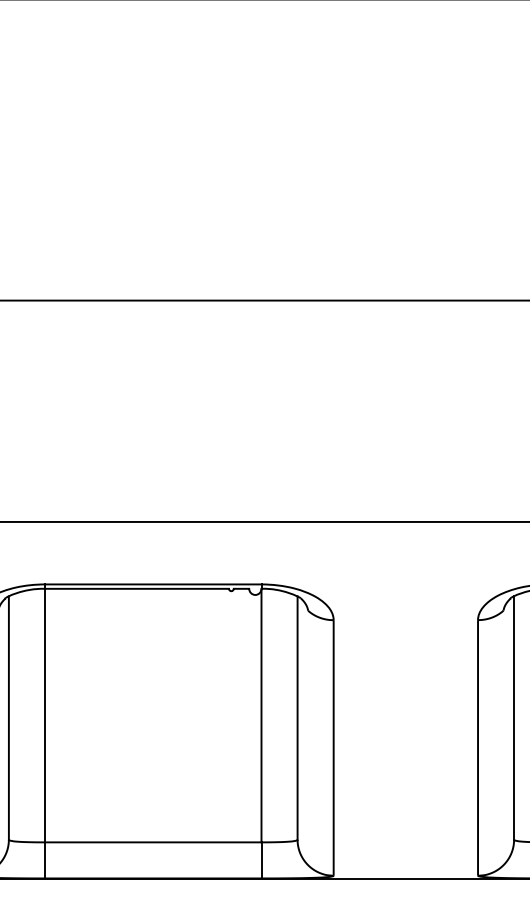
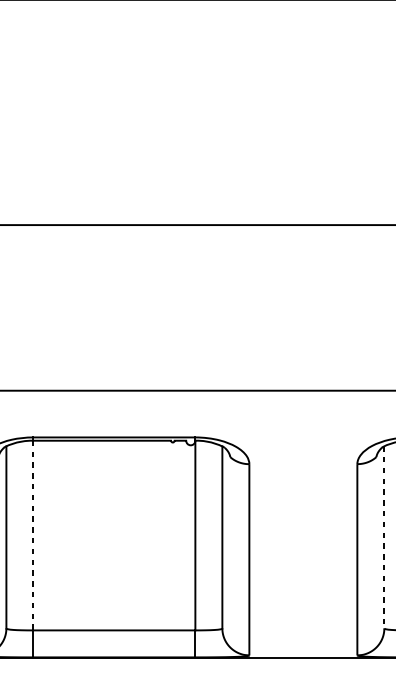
line: (44, 715) -> (33, 535), solid -> dashed
line: (514, 717) -> (384, 536), solid -> dashed

